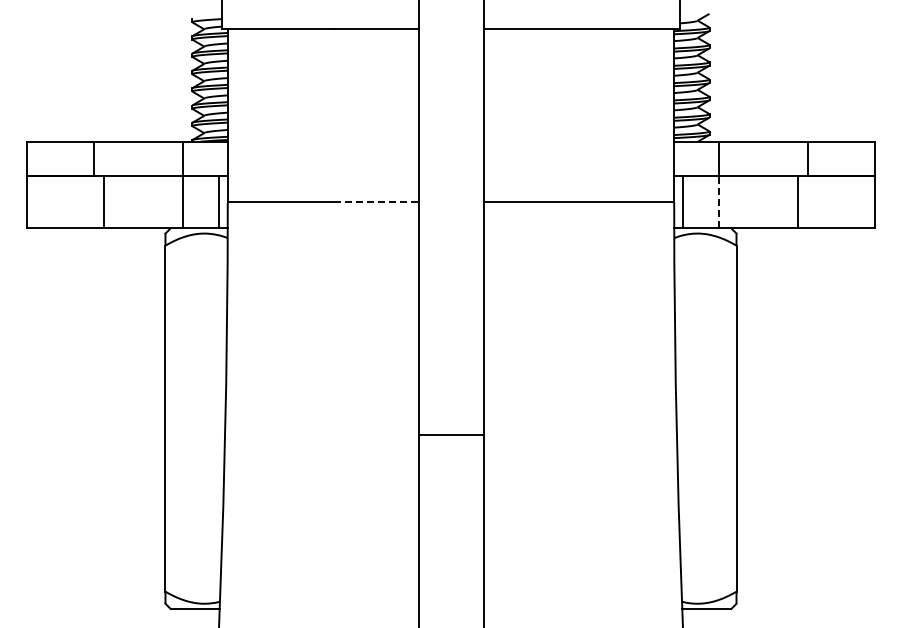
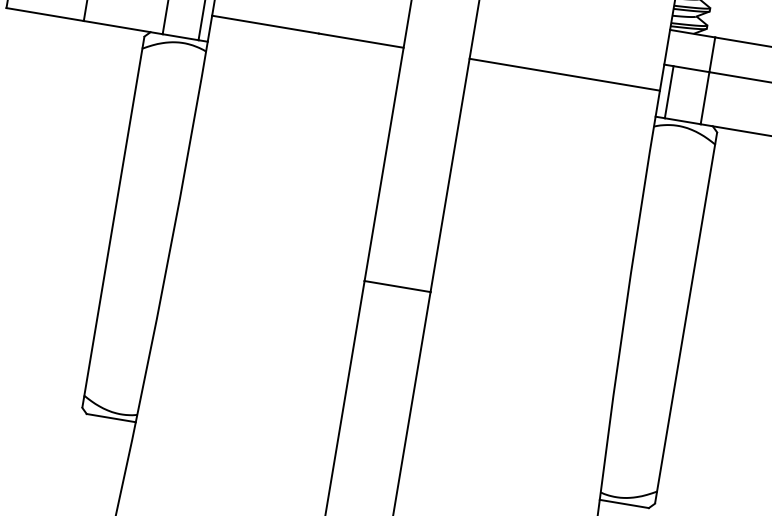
line: (376, 202) -> (361, 40), dashed -> solid
line: (719, 202) -> (705, 98), dashed -> solid

